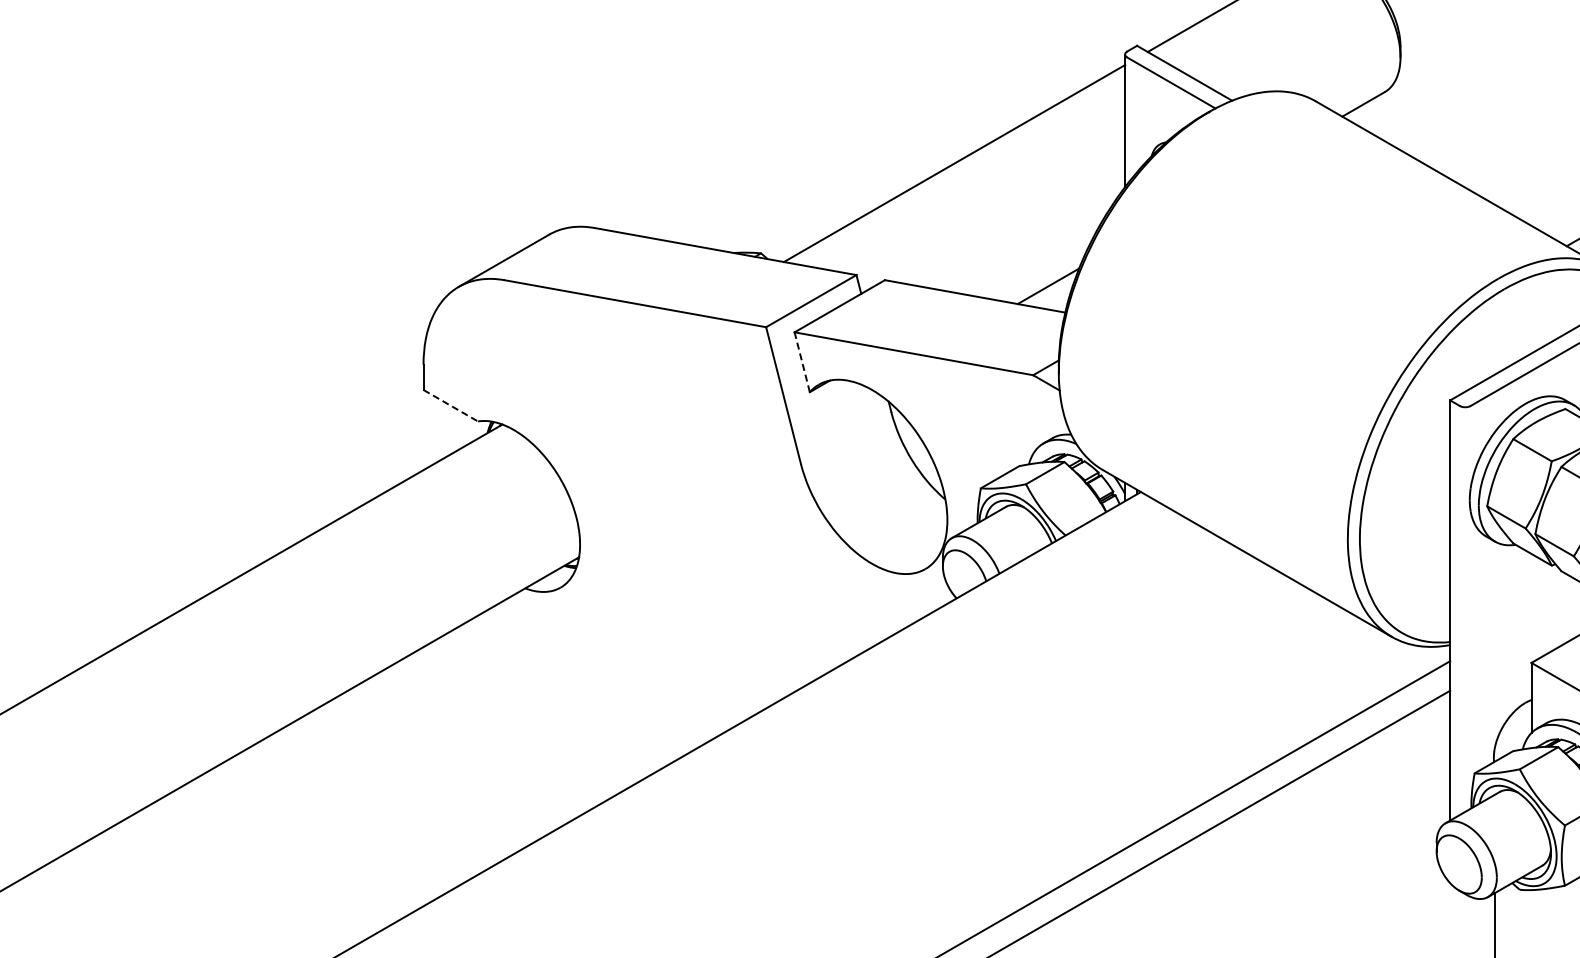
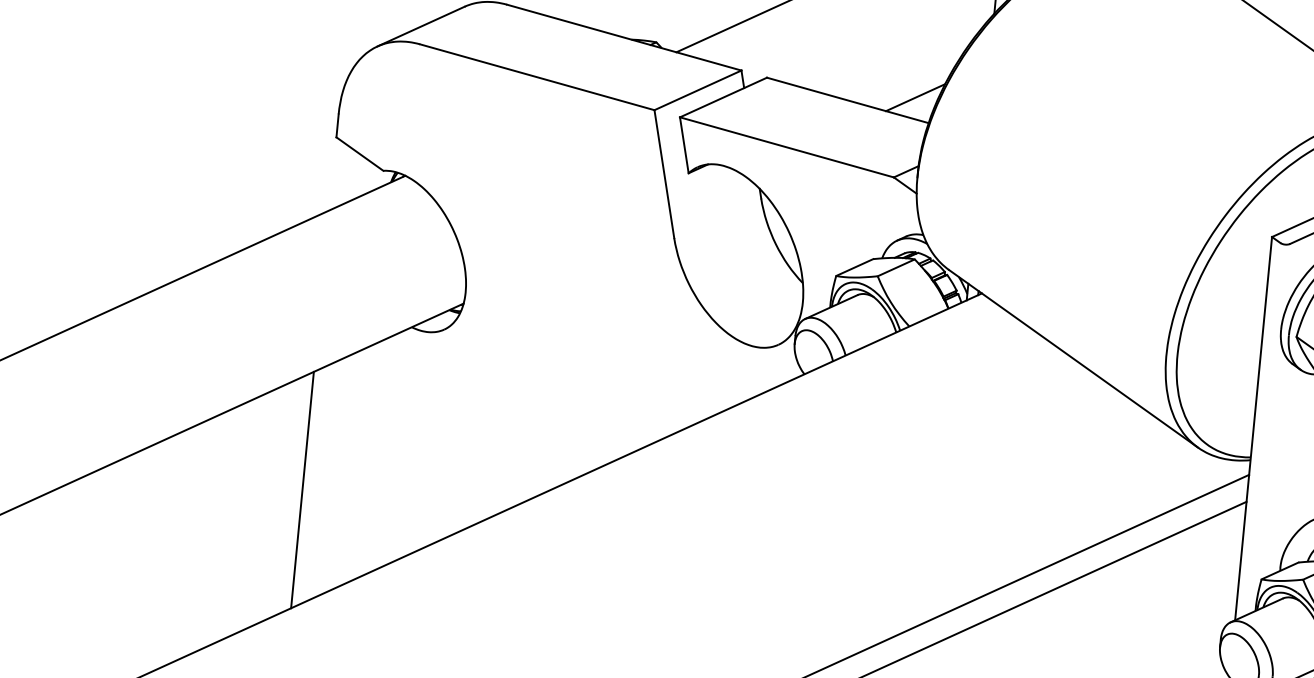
line: (802, 362) -> (684, 145), dashed -> solid
line: (451, 405) -> (360, 153), dashed -> solid
line: (423, 776) -> (302, 489), added

